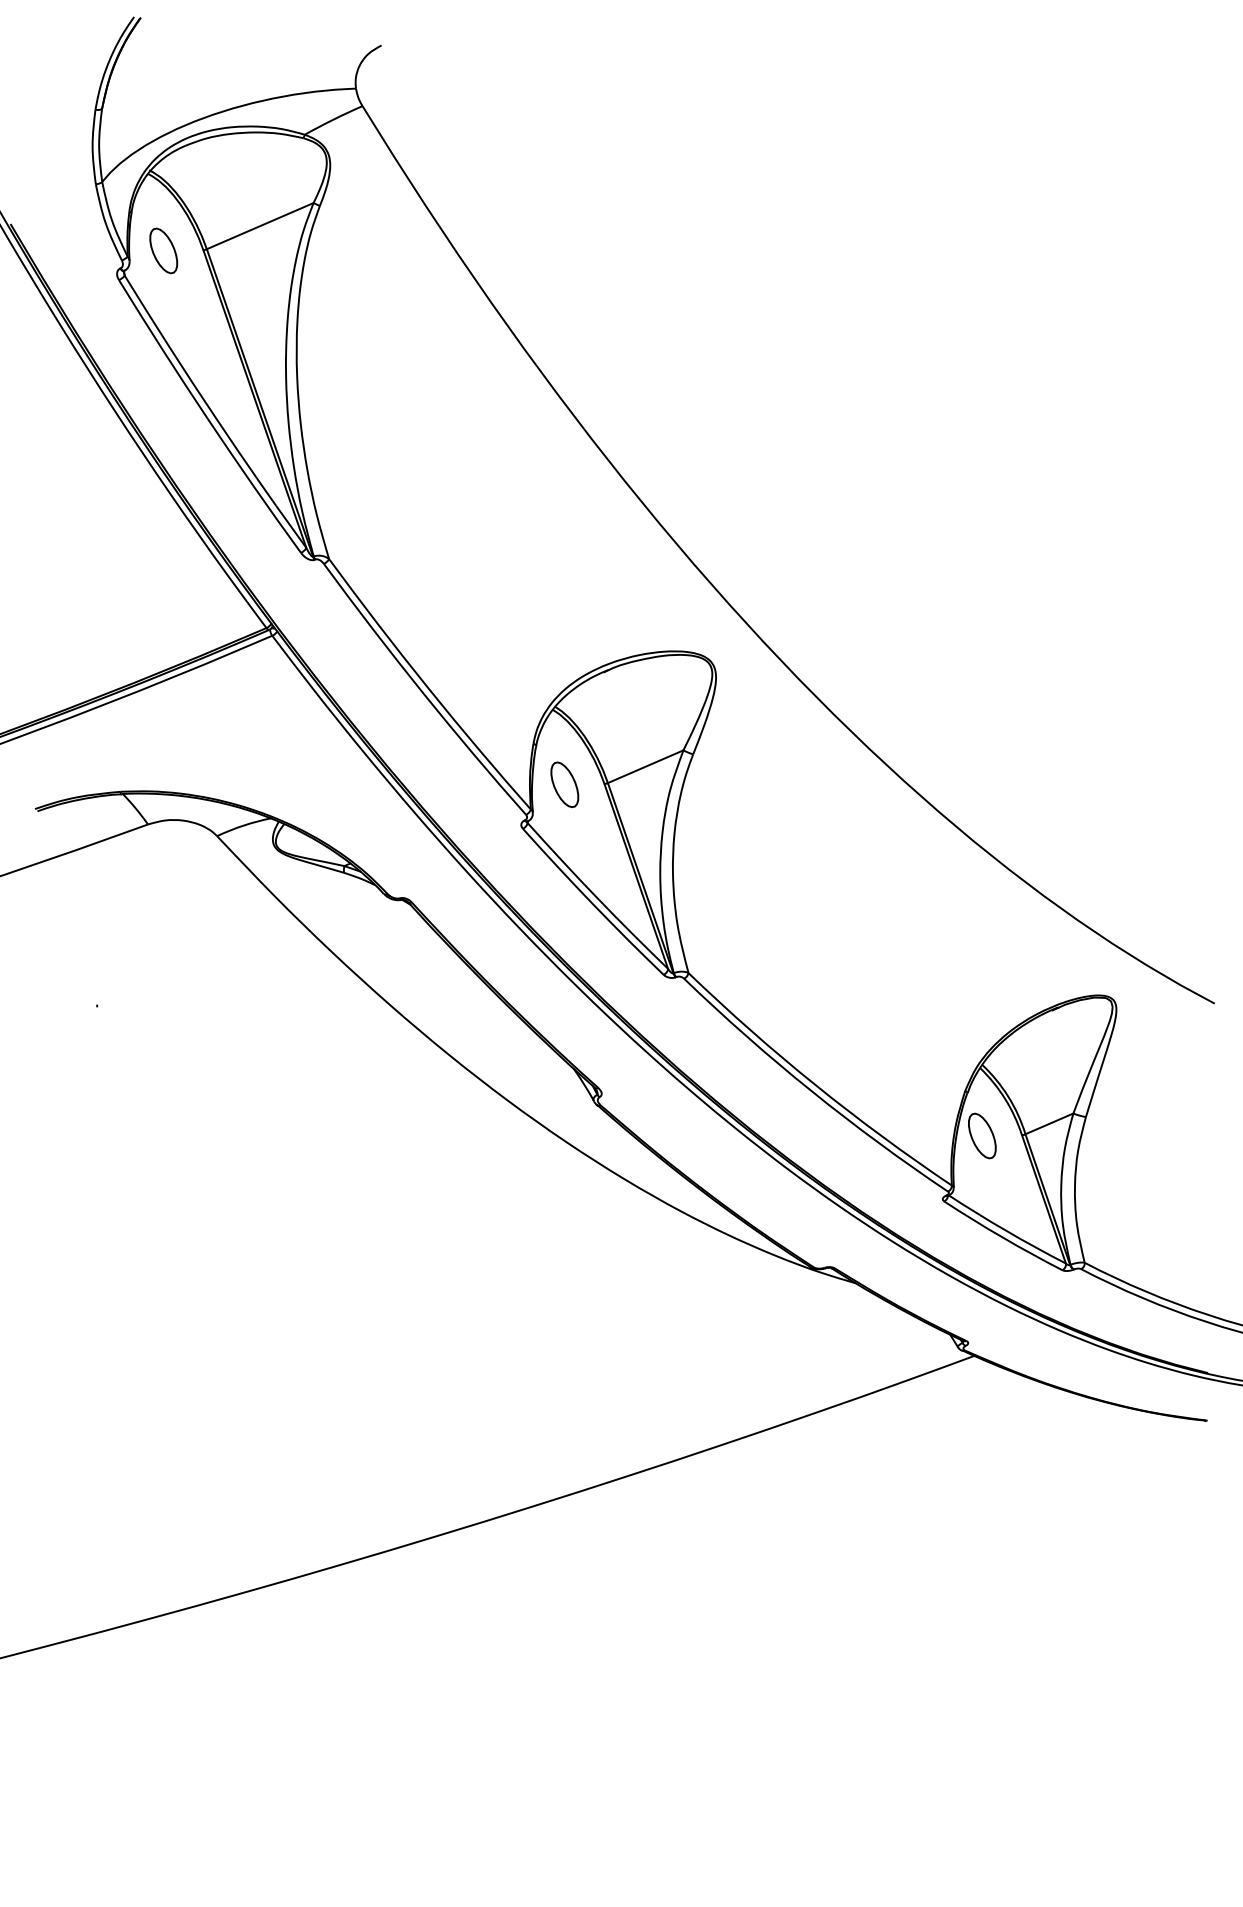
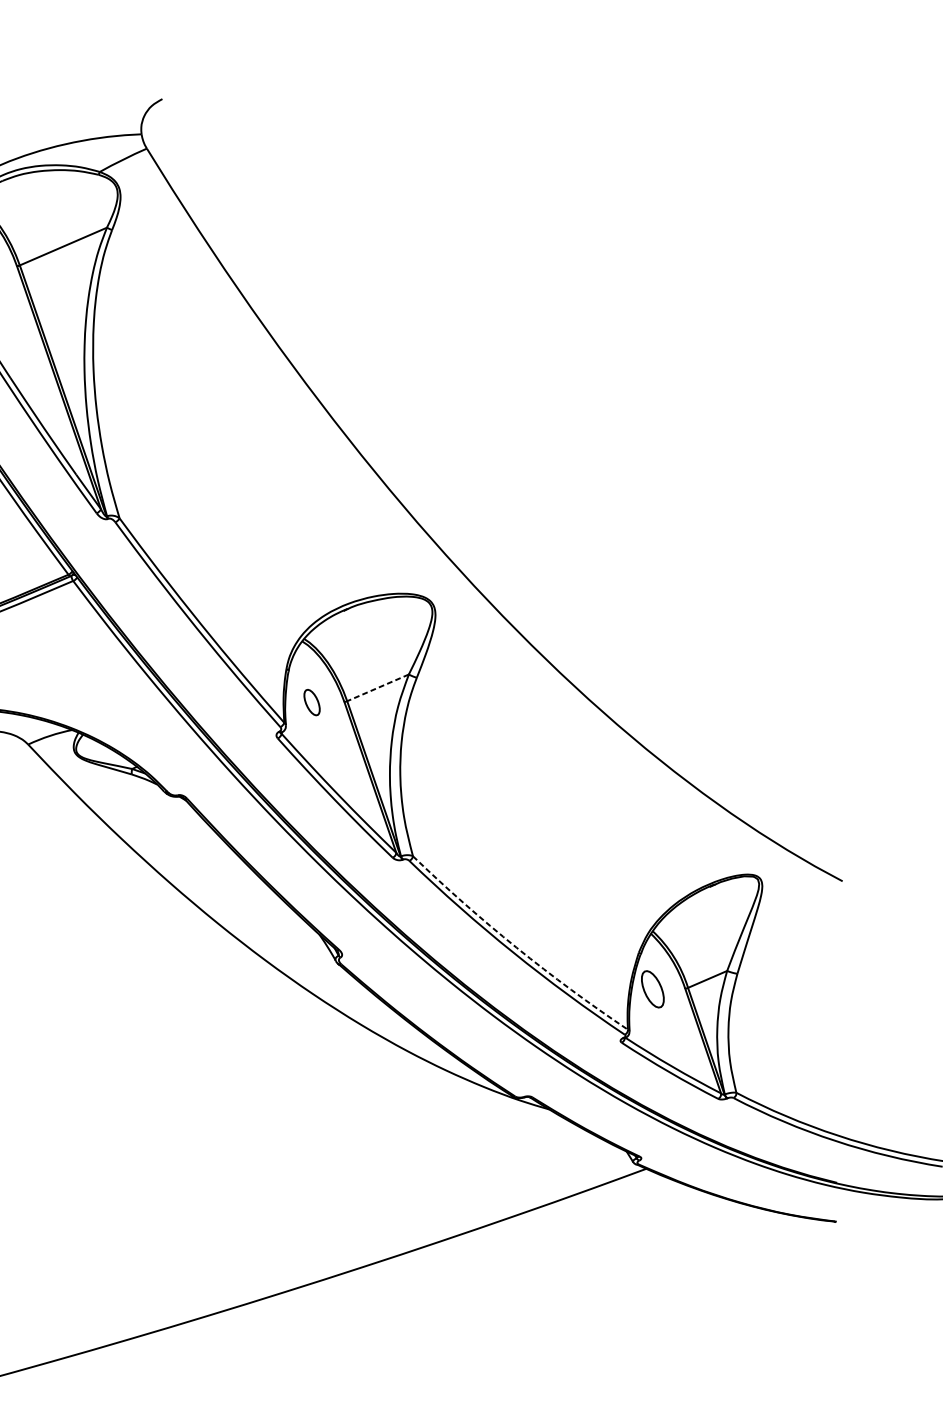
line: (645, 766) -> (377, 687), solid -> dashed
part: (564, 784) -> (311, 702), size x0.7
arc: (815, 1085) -> (516, 948), solid -> dashed

